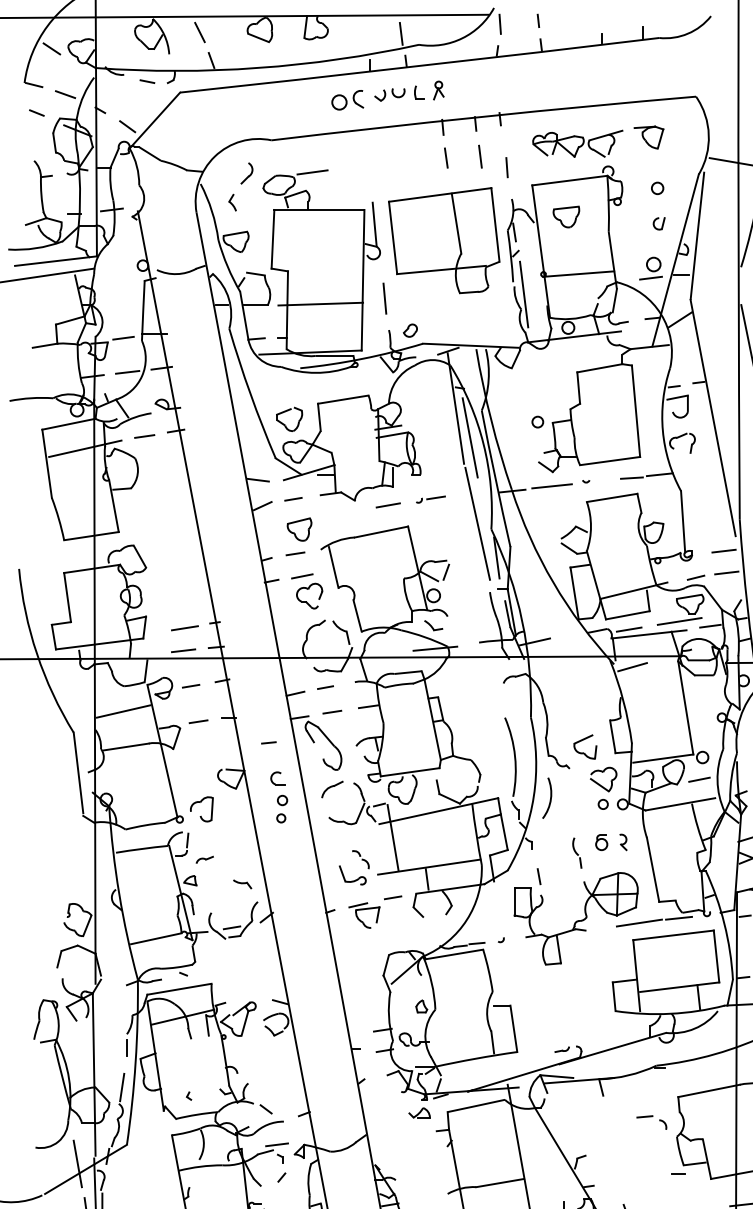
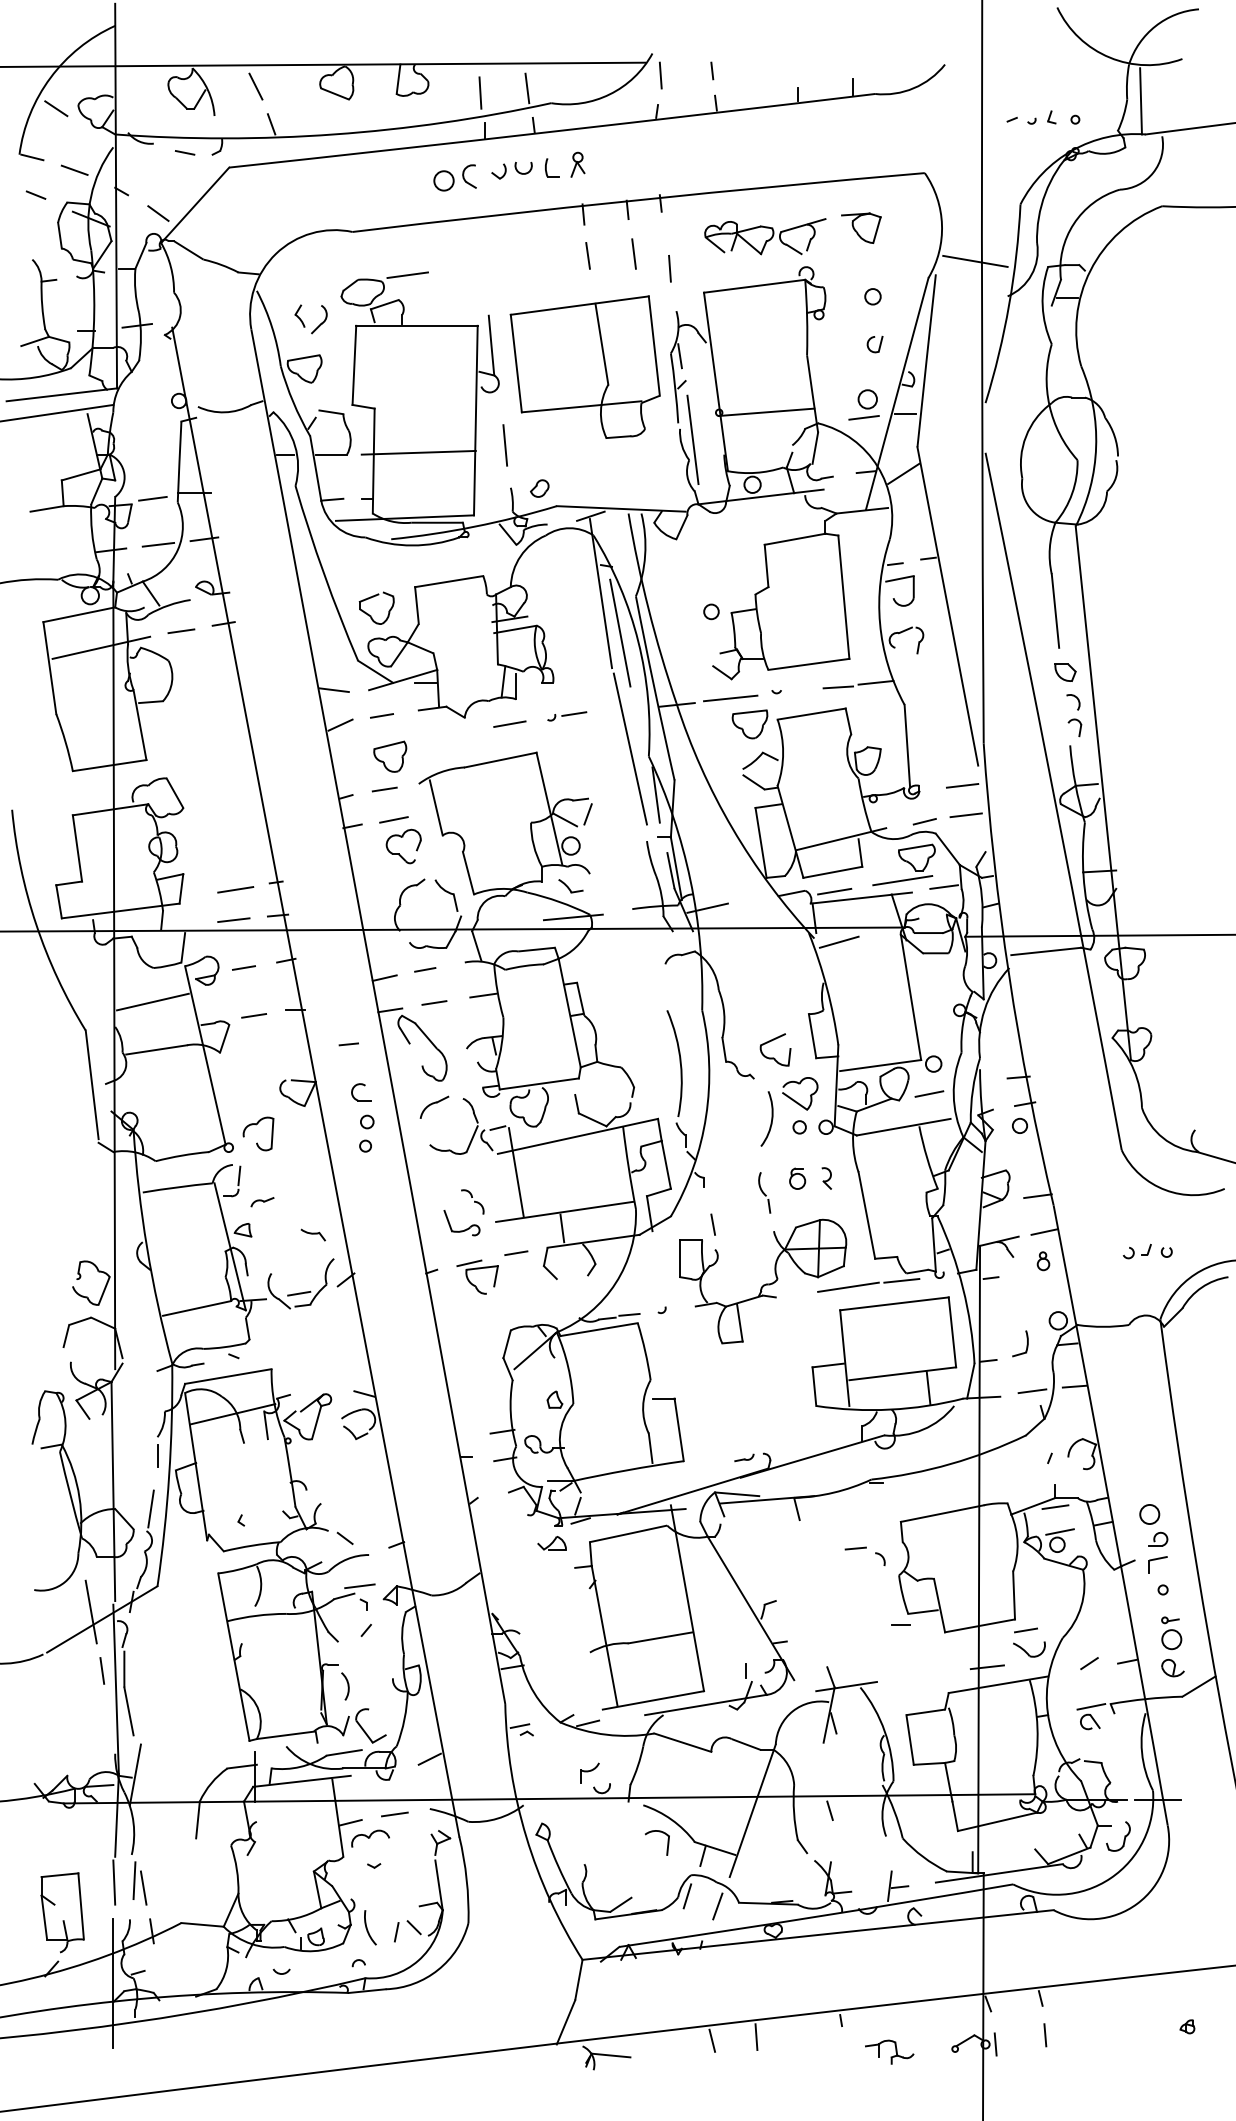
line: (366, 36) -> (480, 92), added
part: (247, 173) -> (319, 319), moved
part: (566, 217) -> (749, 724), moved
arc: (550, 797) -> (771, 1118), moved

